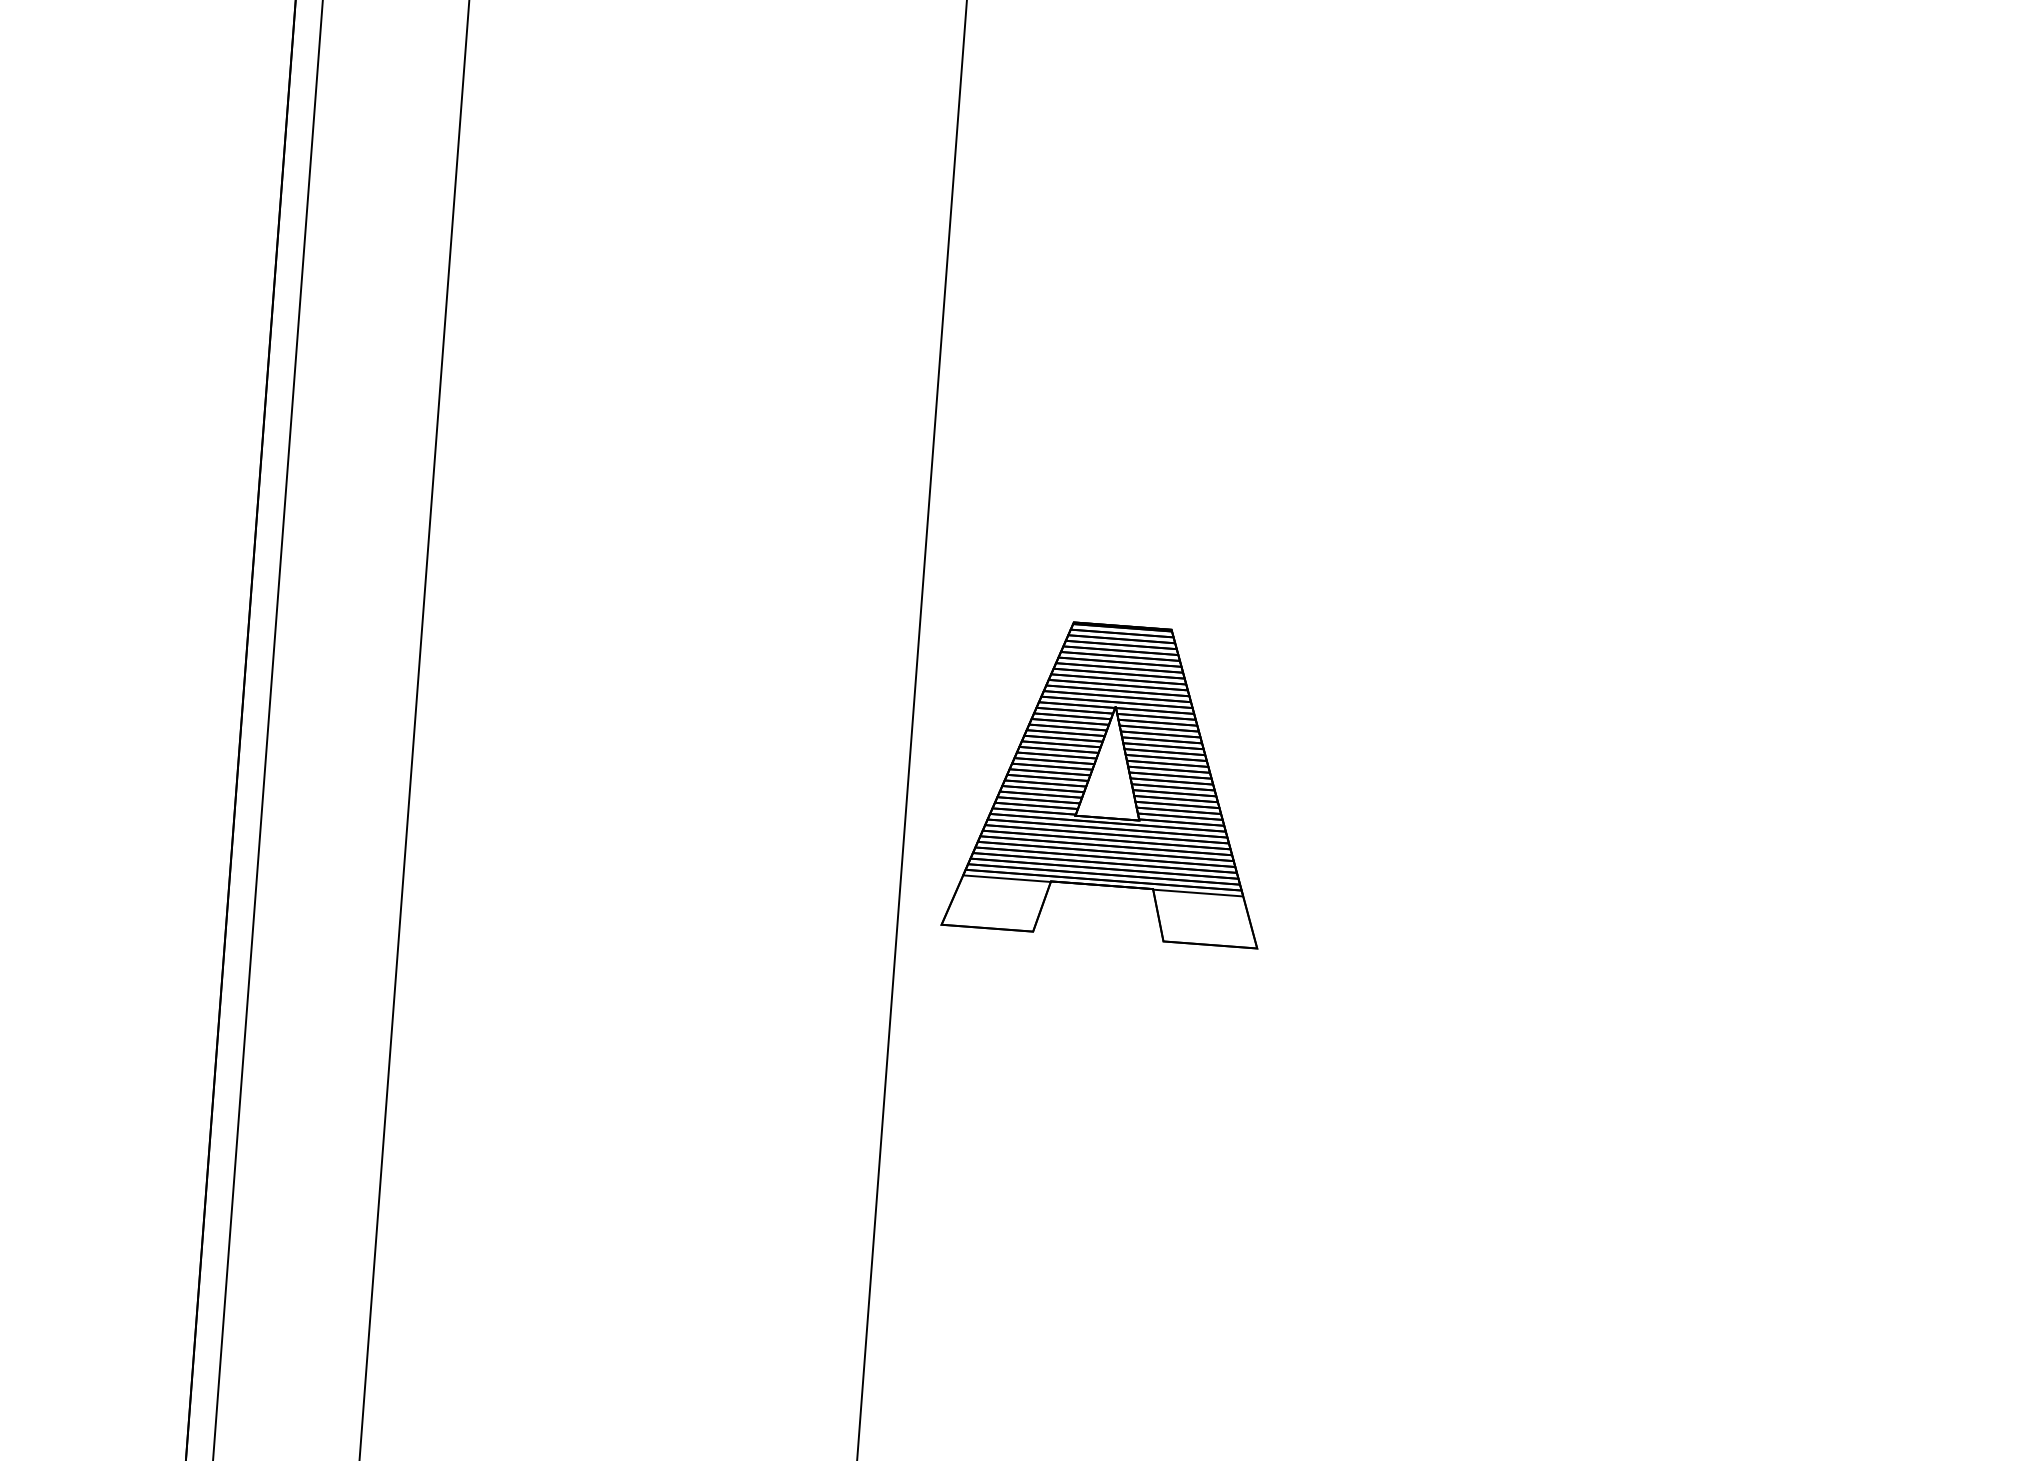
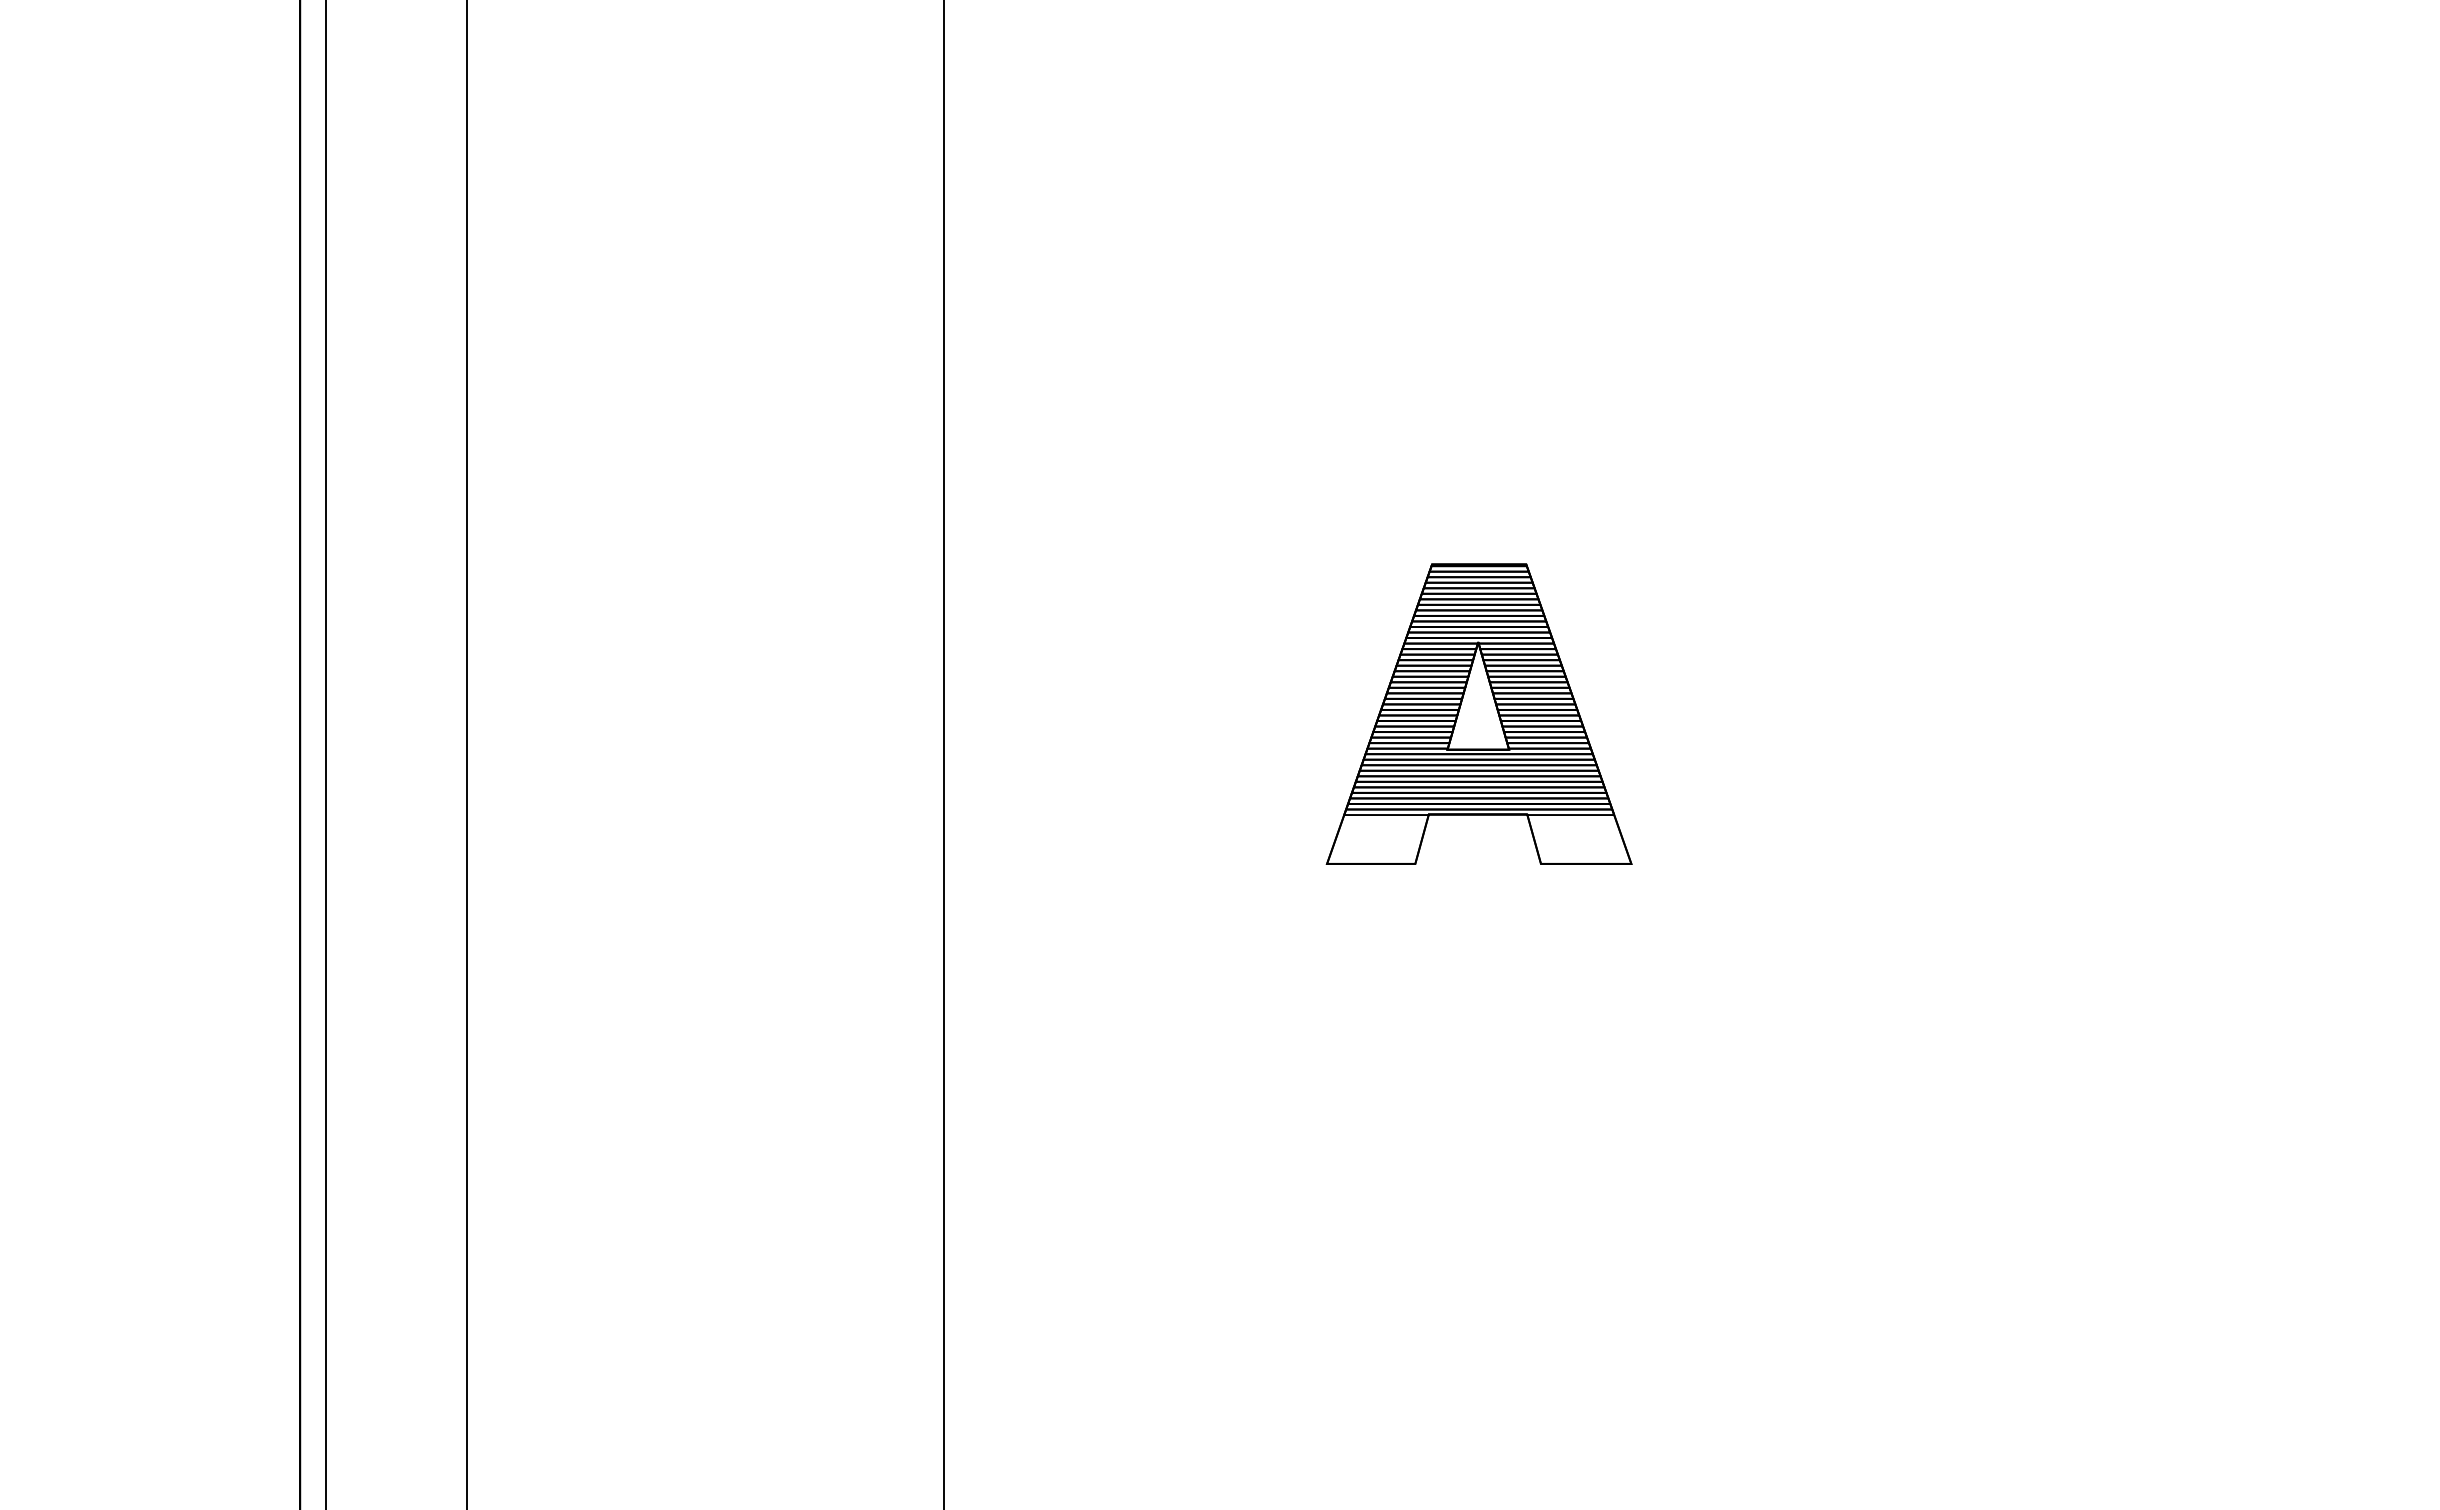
part: (1110, 780) -> (1478, 713), moved

